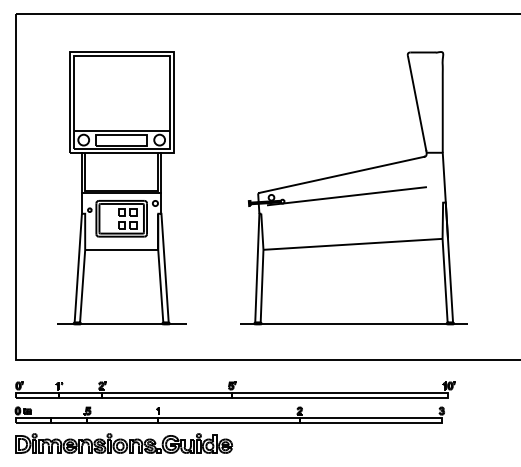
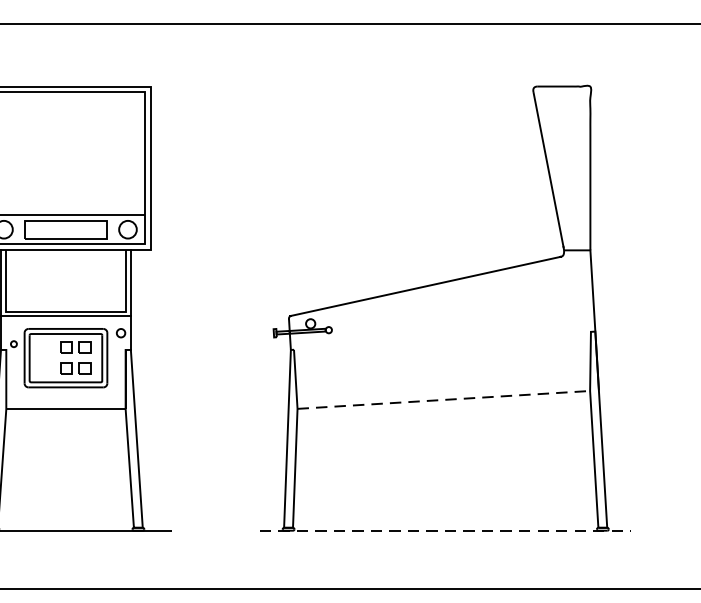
line: (346, 196) -> (433, 321), removed
line: (353, 244) -> (444, 400), solid -> dashed
line: (354, 324) -> (446, 530), solid -> dashed

